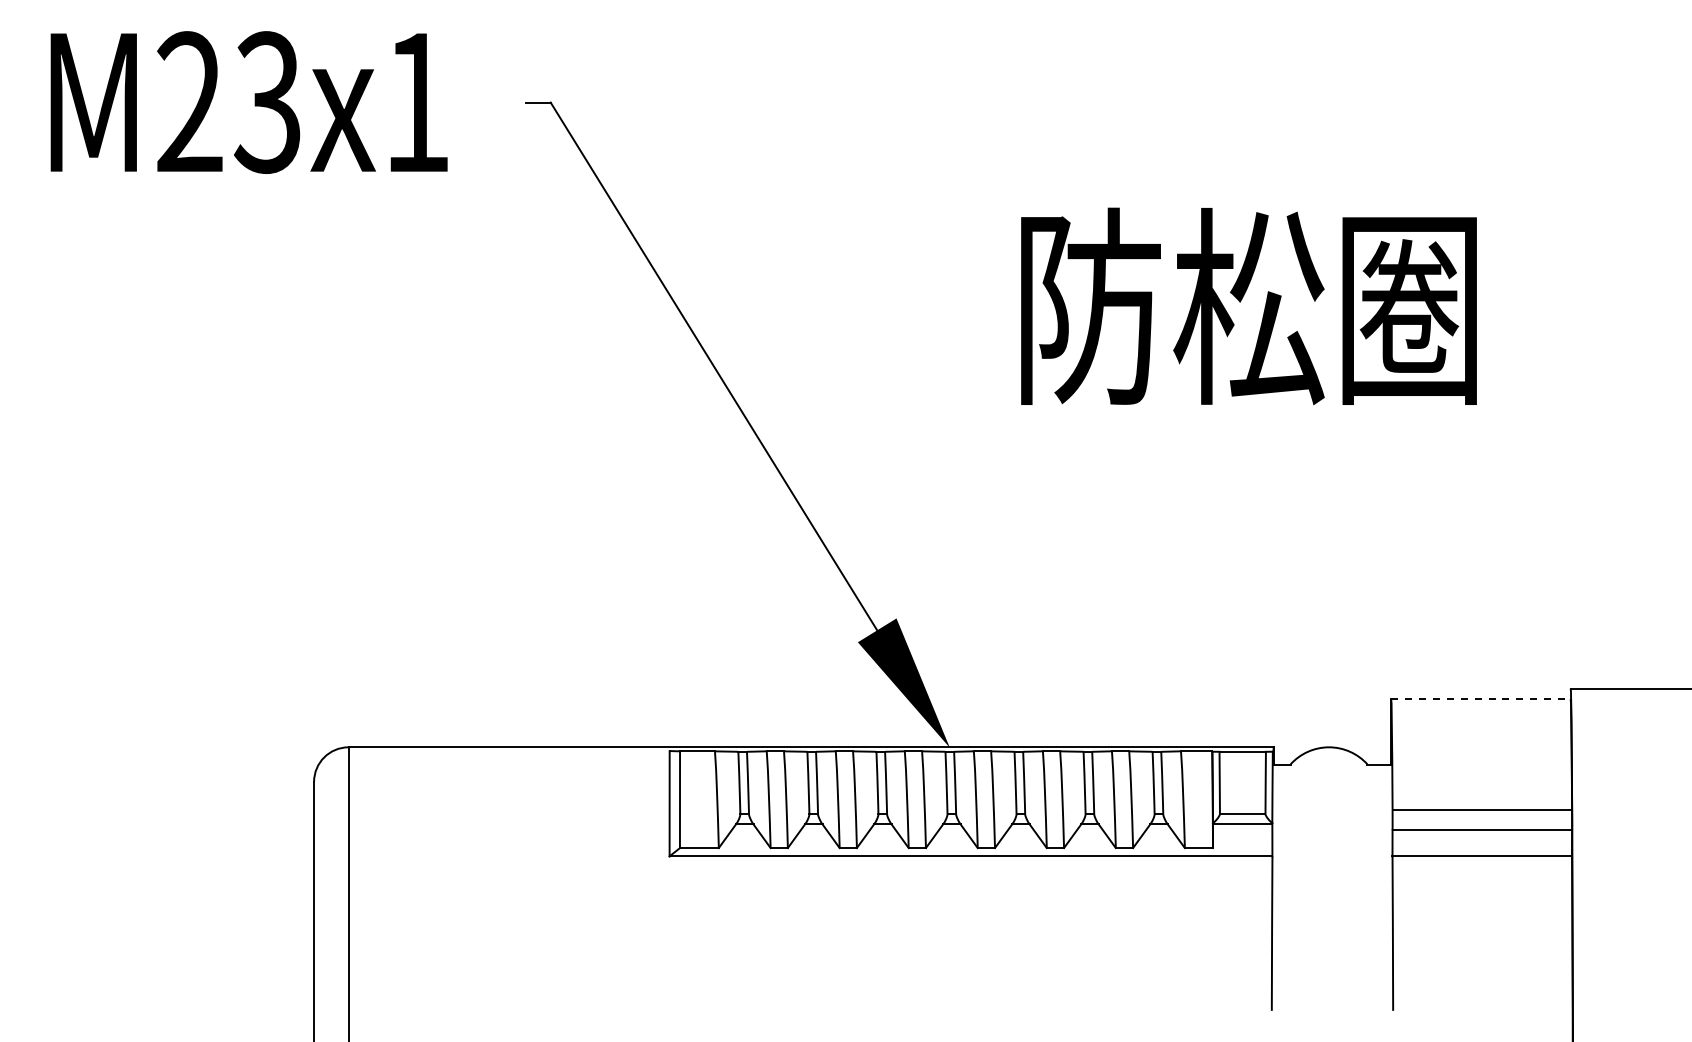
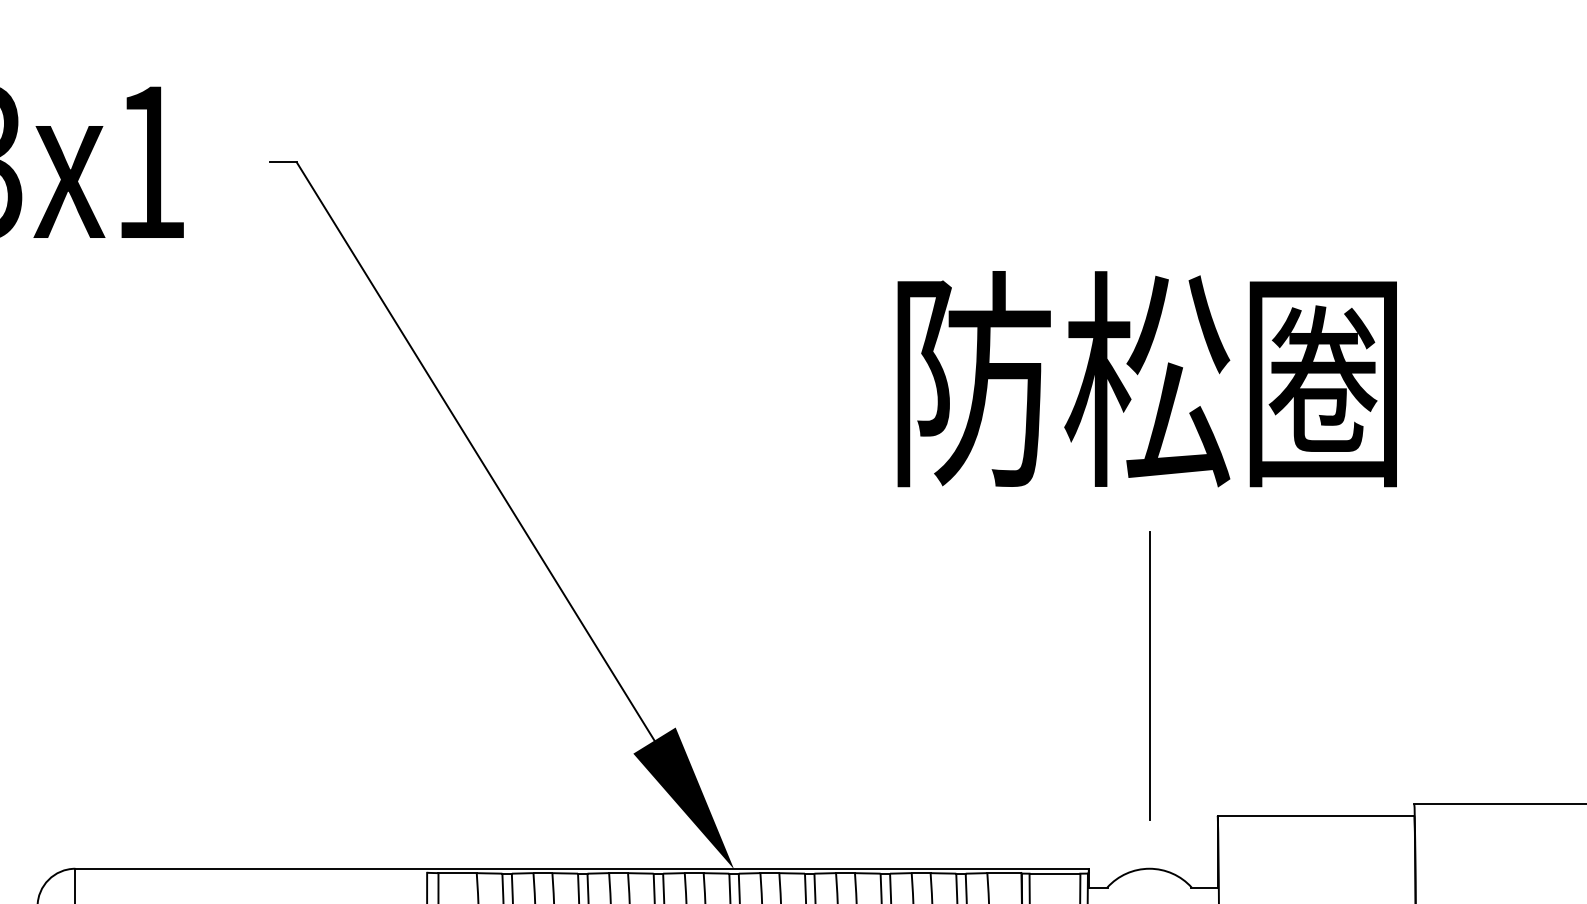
text: (1248, 306) -> (1146, 379), moved
line: (1329, 571) -> (1150, 676), added
line: (1480, 698) -> (1315, 815), dashed -> solid

